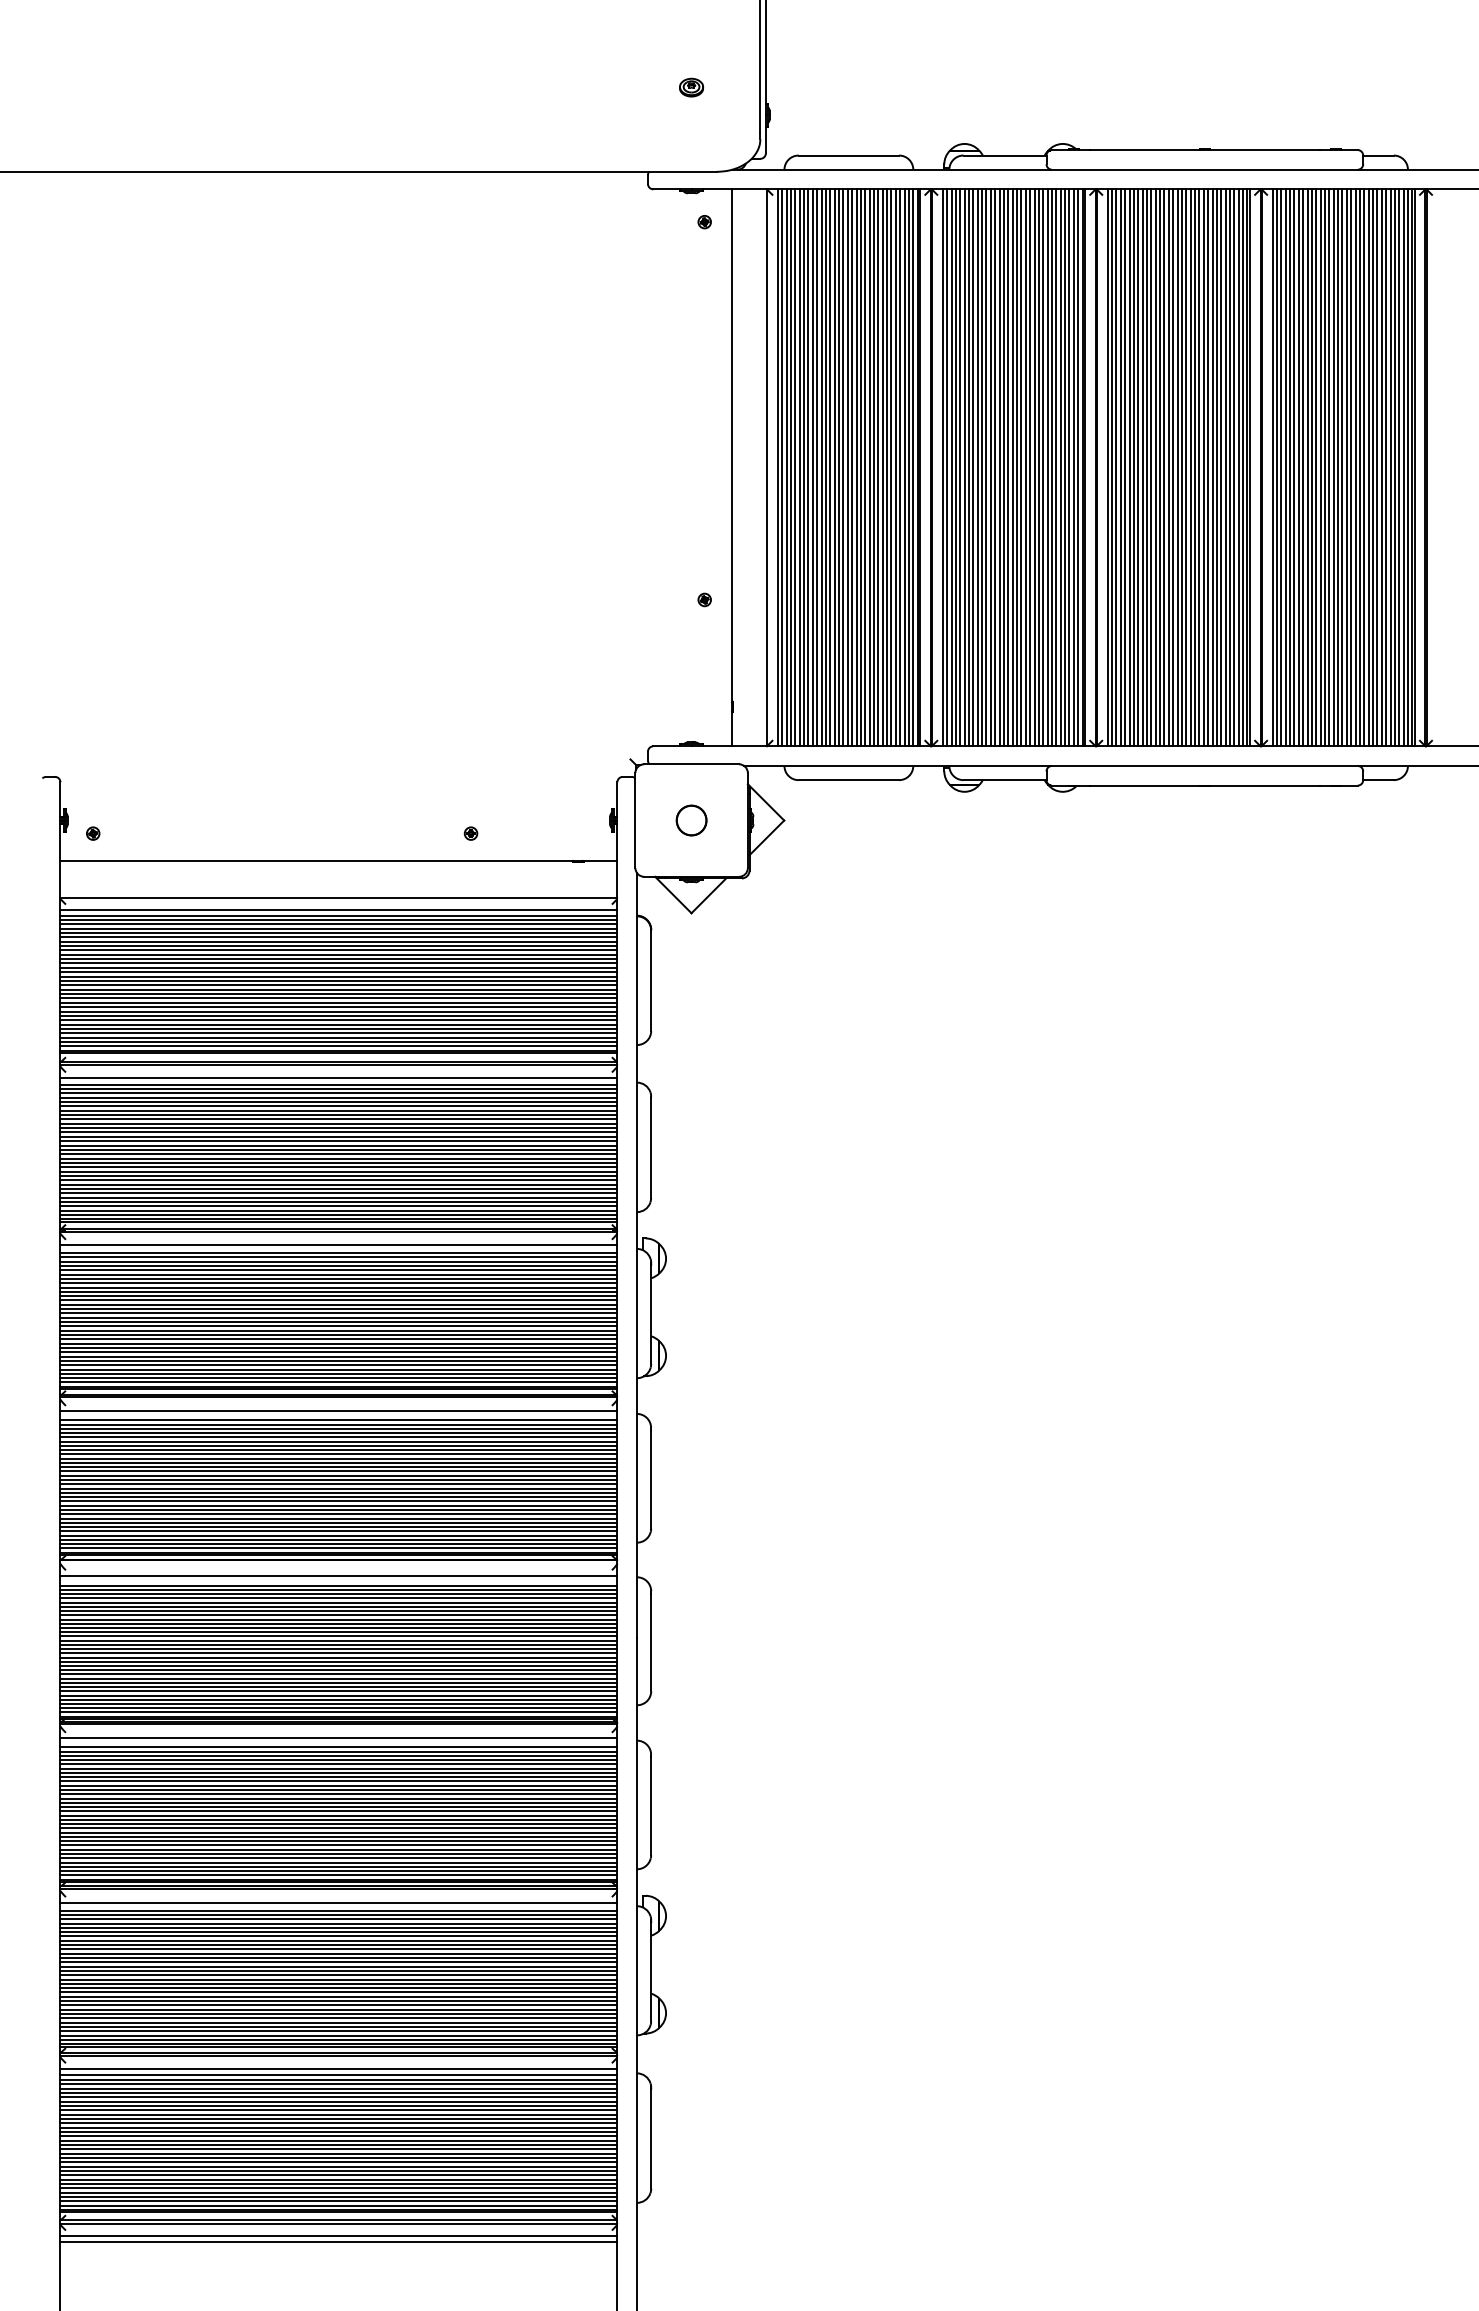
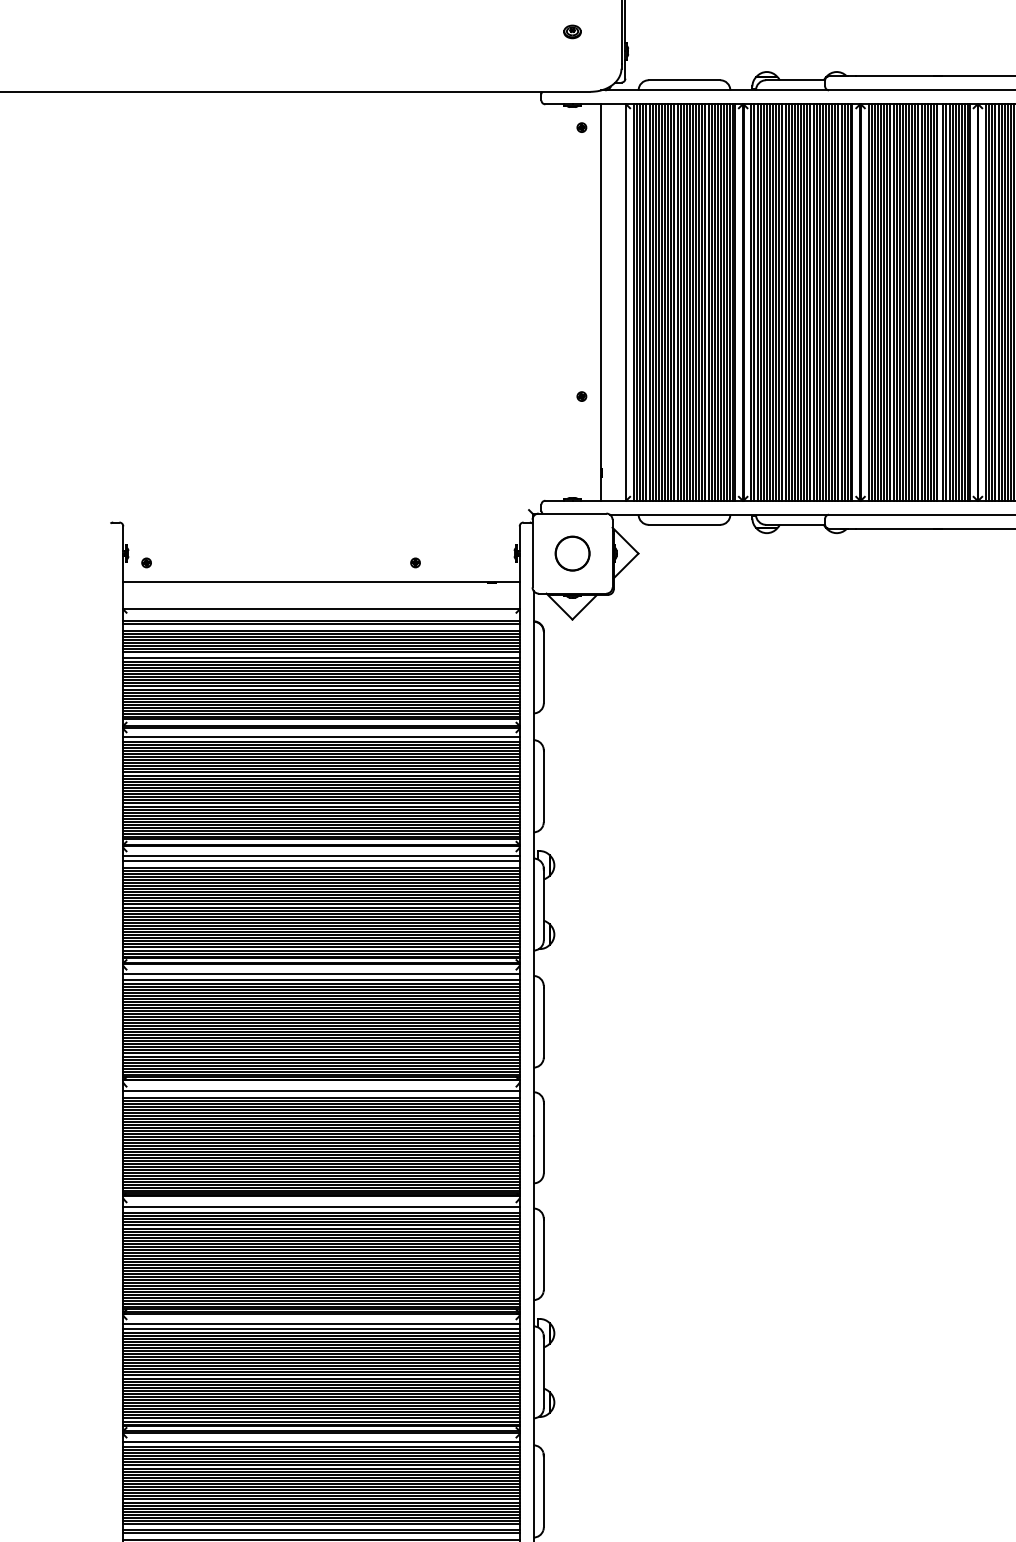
line: (1208, 467) -> (940, 302), removed
part: (691, 820) -> (572, 553), size x1.6
line: (338, 910) -> (321, 617), removed
line: (338, 924) -> (321, 627), removed
line: (338, 963) -> (321, 655), removed
line: (338, 1257) -> (321, 864), removed
line: (338, 2188) -> (321, 1527), removed
line: (338, 2201) -> (321, 1536), removed

